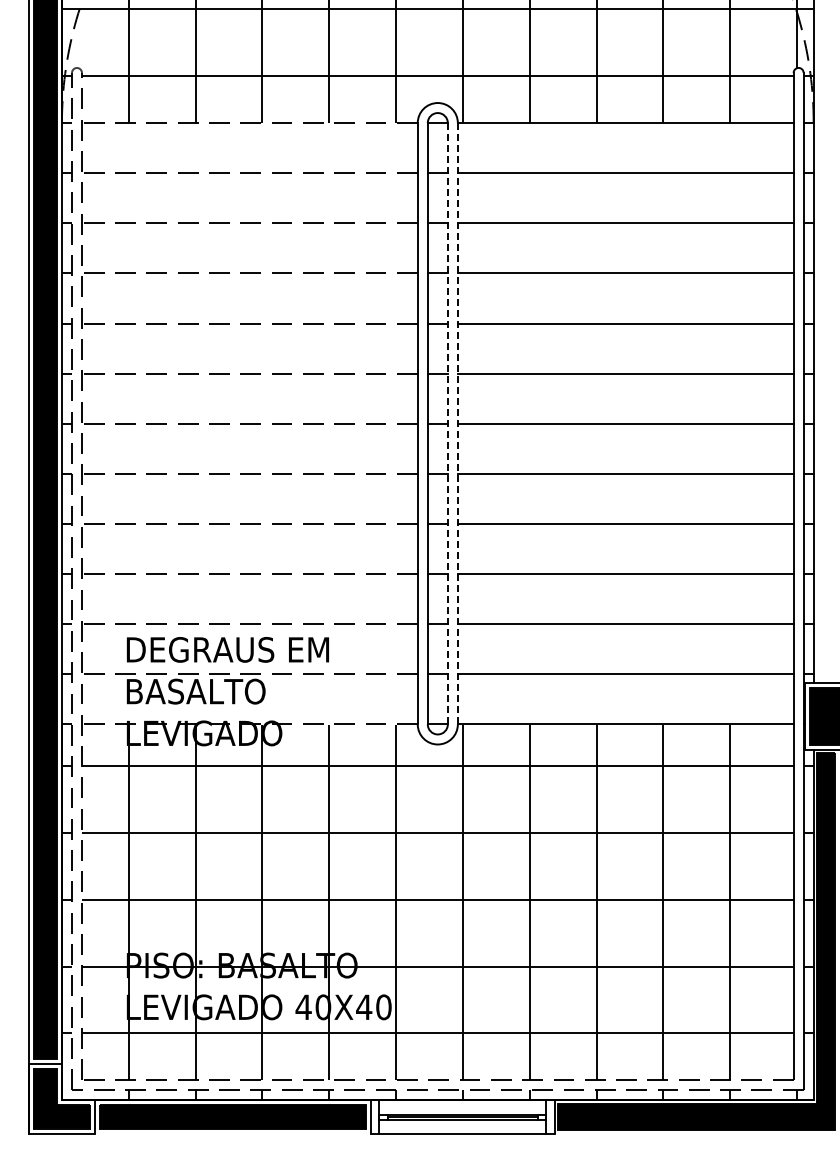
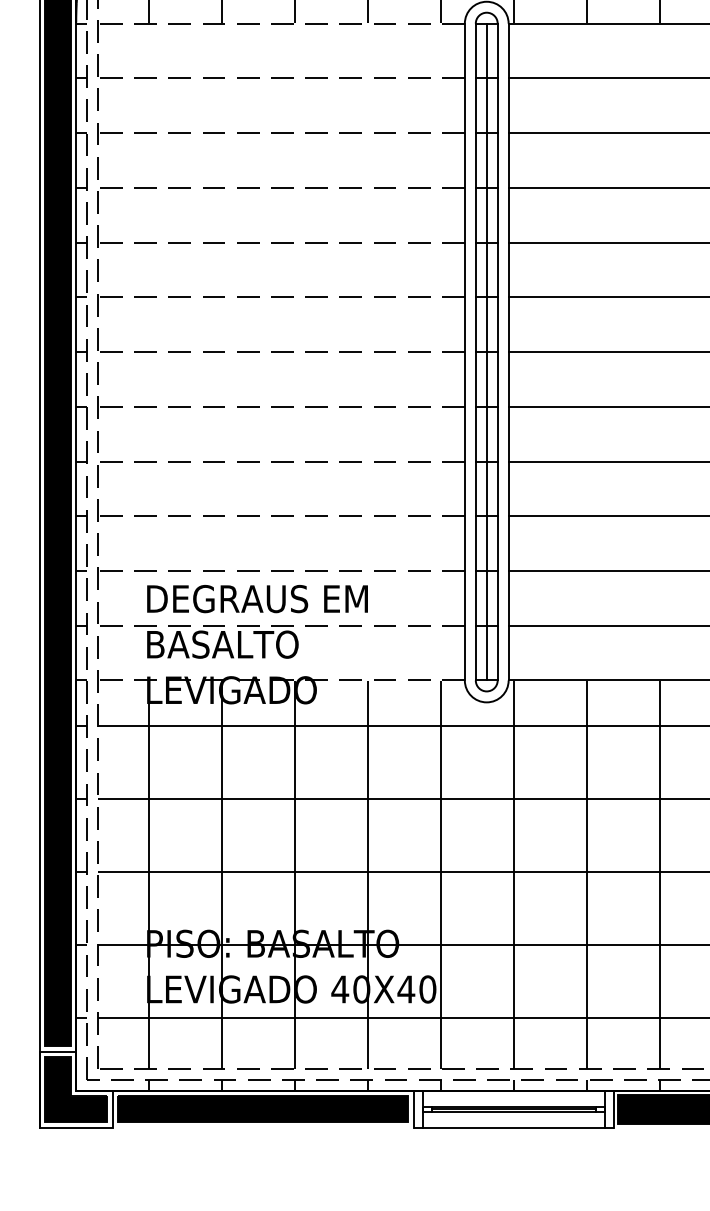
line: (437, 423) -> (486, 351), added
line: (447, 423) -> (497, 351), dashed -> solid
line: (457, 423) -> (508, 351), dashed -> solid

